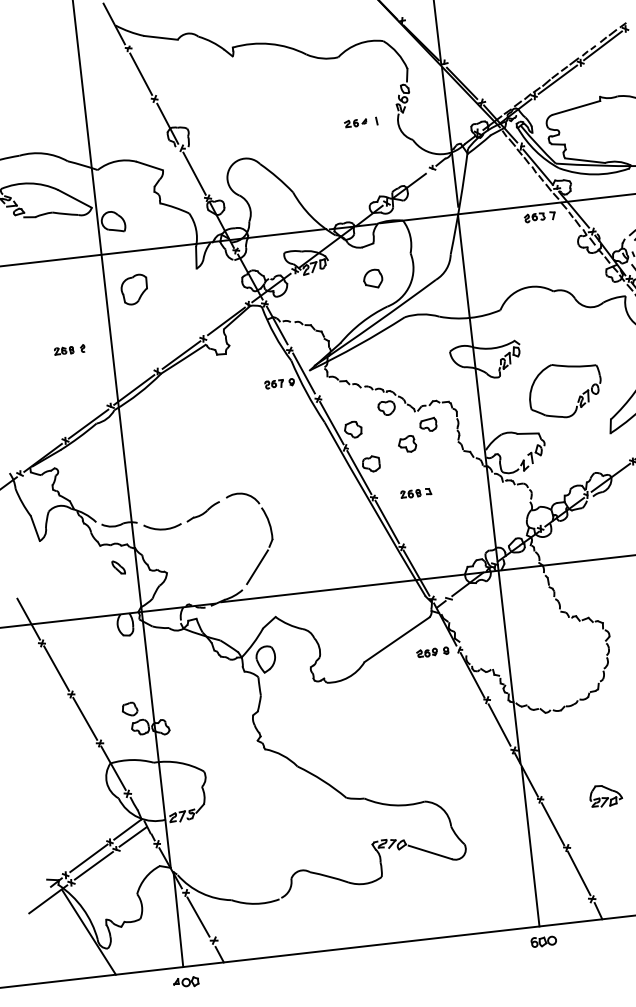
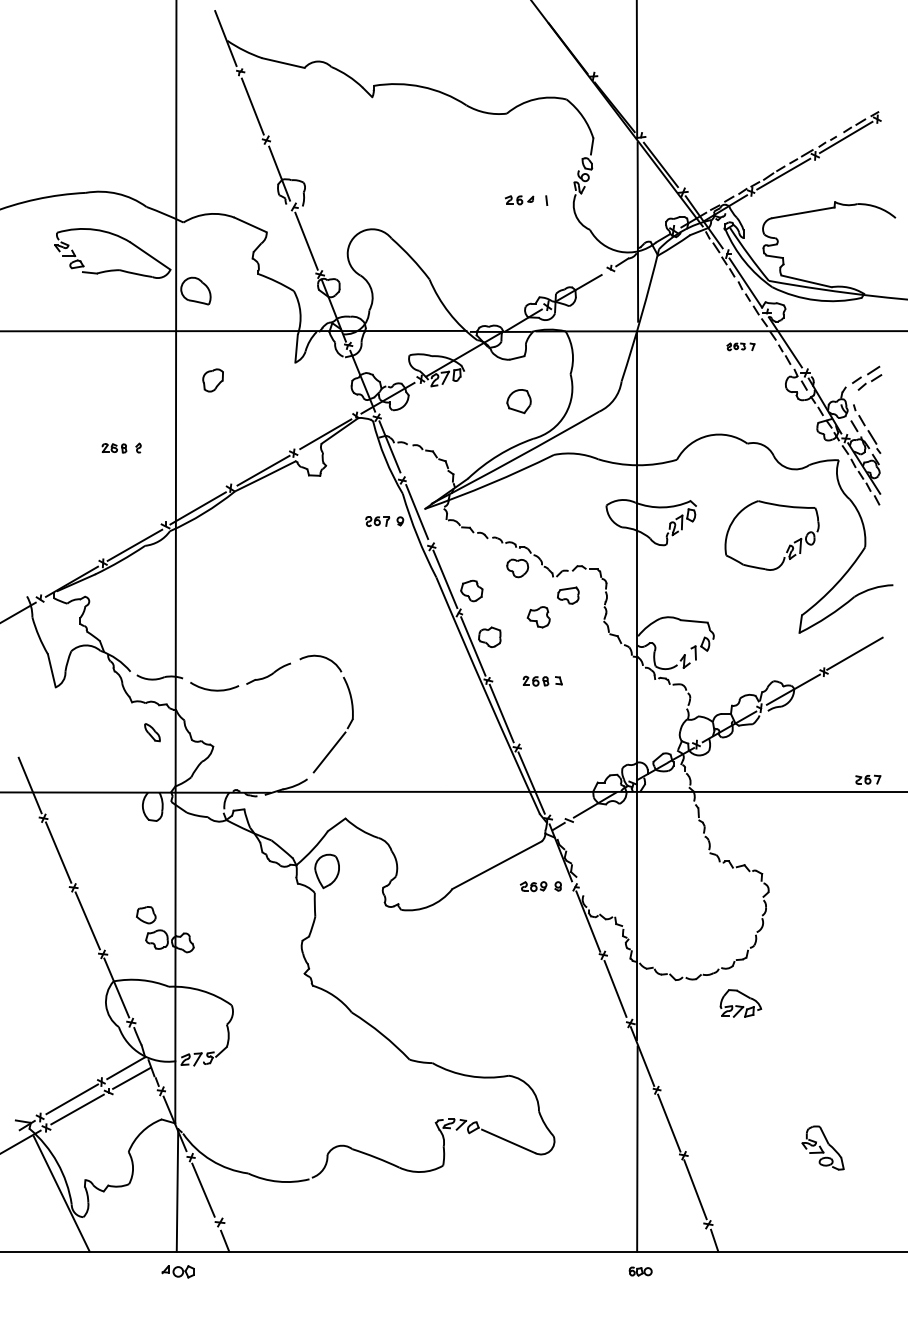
part: (539, 216) -> (740, 346), size x0.7
part: (134, 289) -> (212, 380), size x0.6
part: (579, 395) -> (789, 544), moved
part: (605, 795) -> (740, 1003), moved
part: (543, 941) -> (640, 1271), size x0.7

